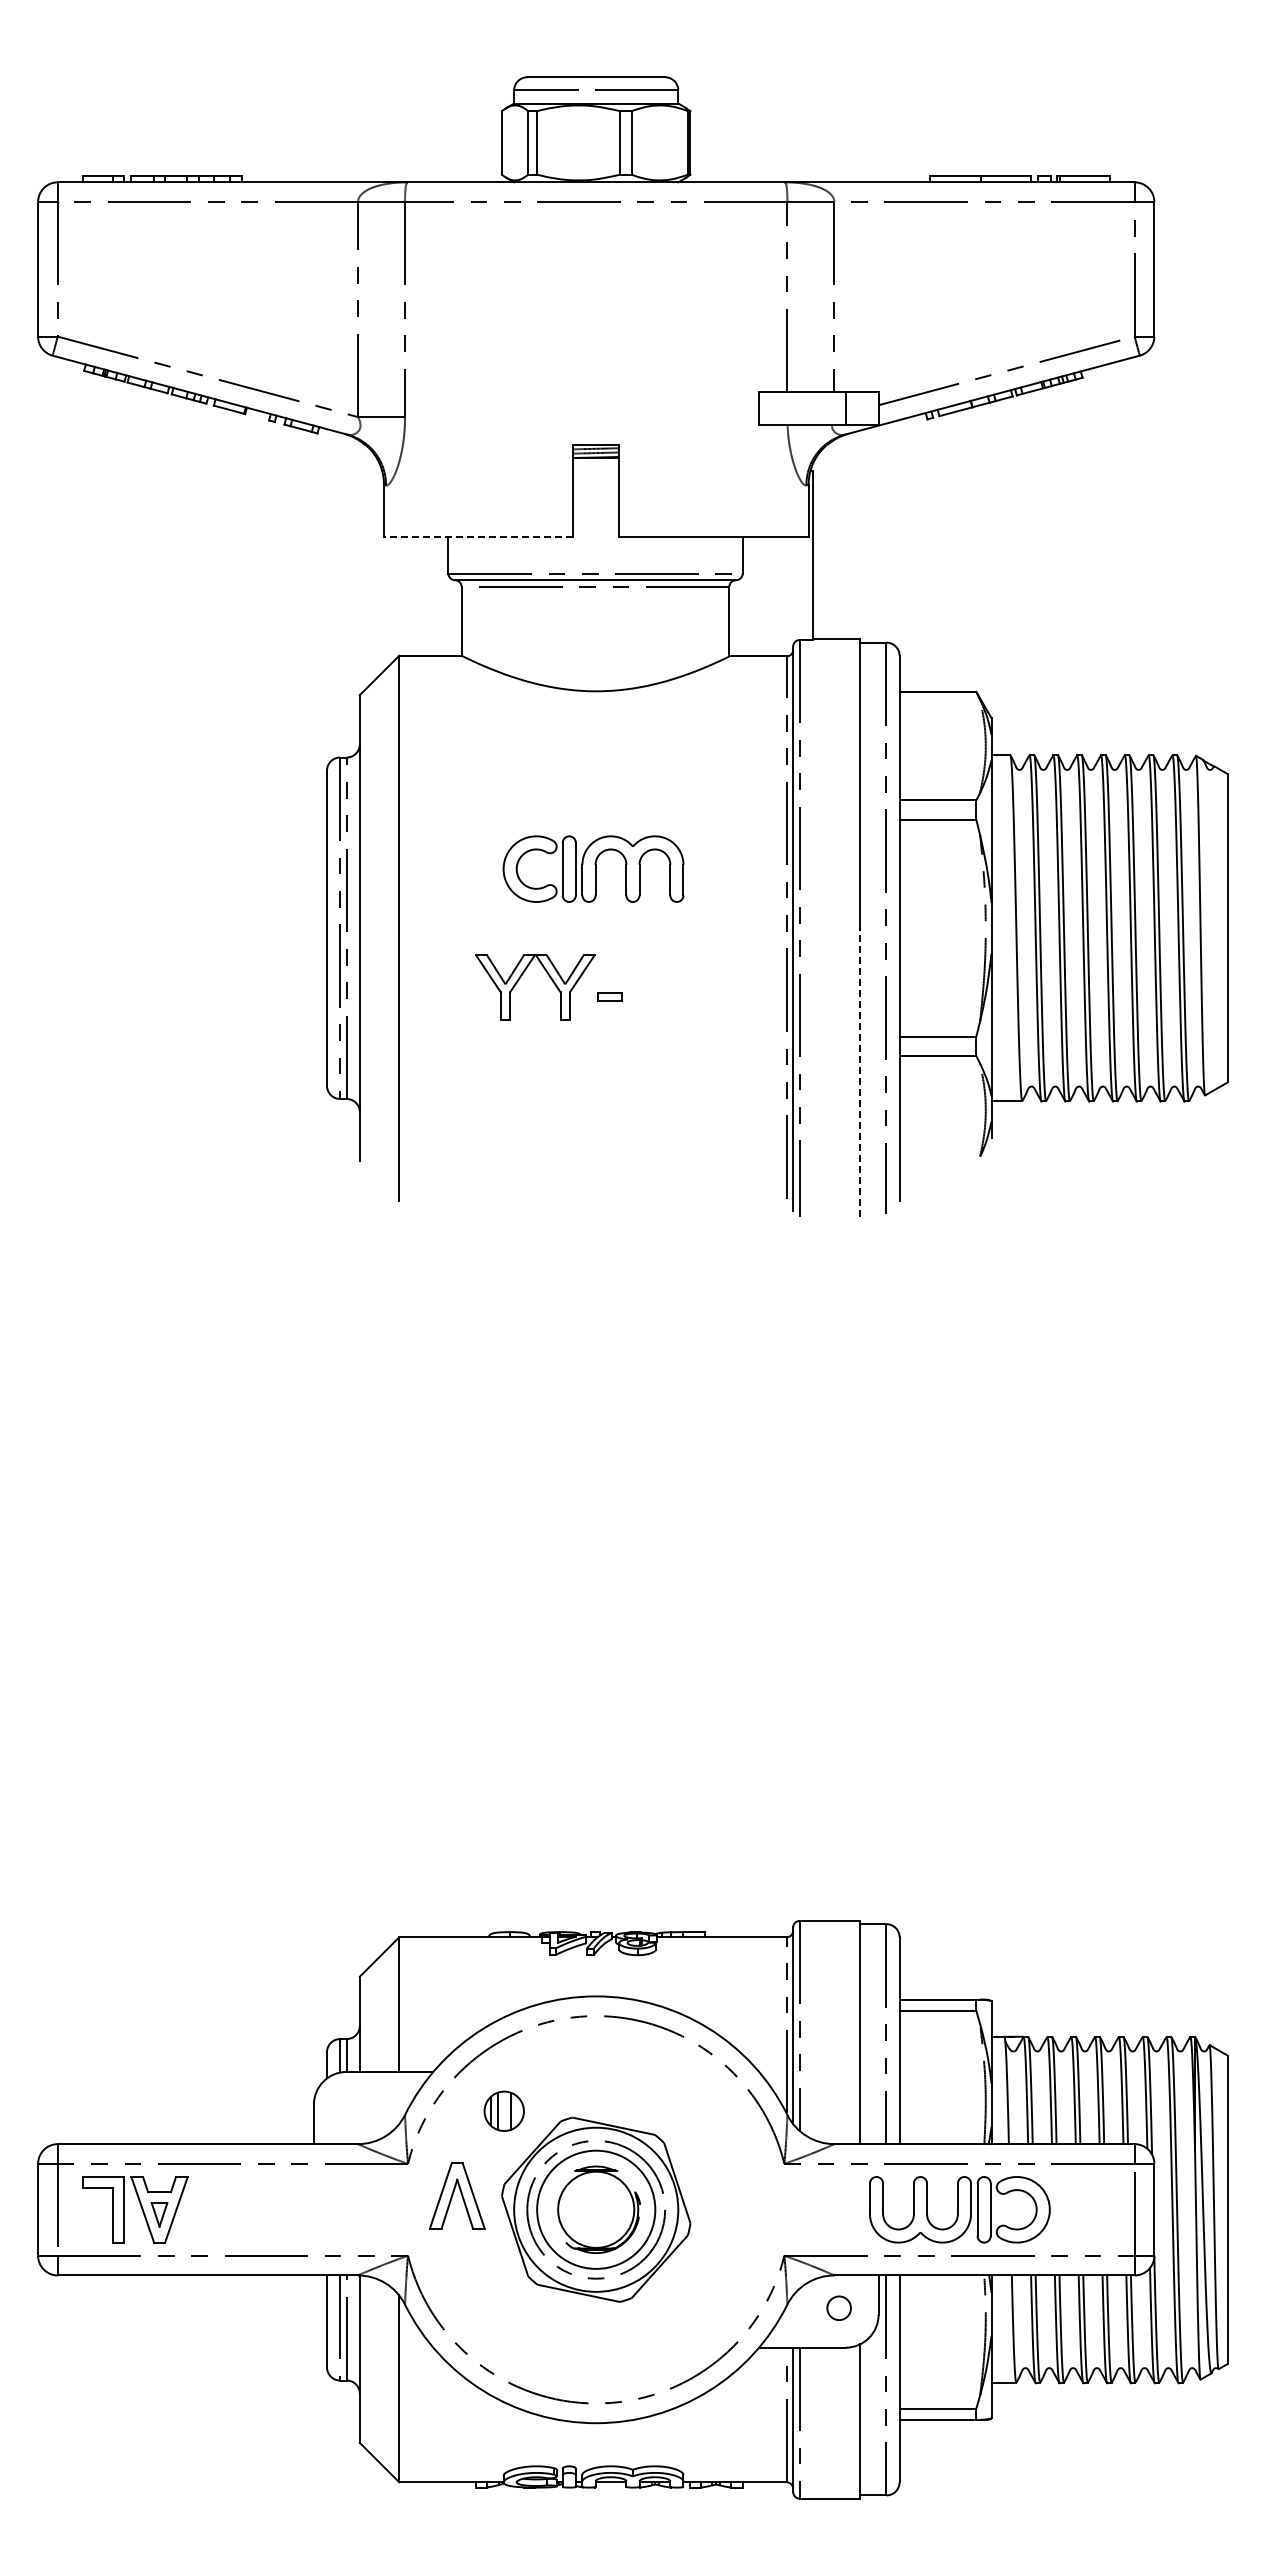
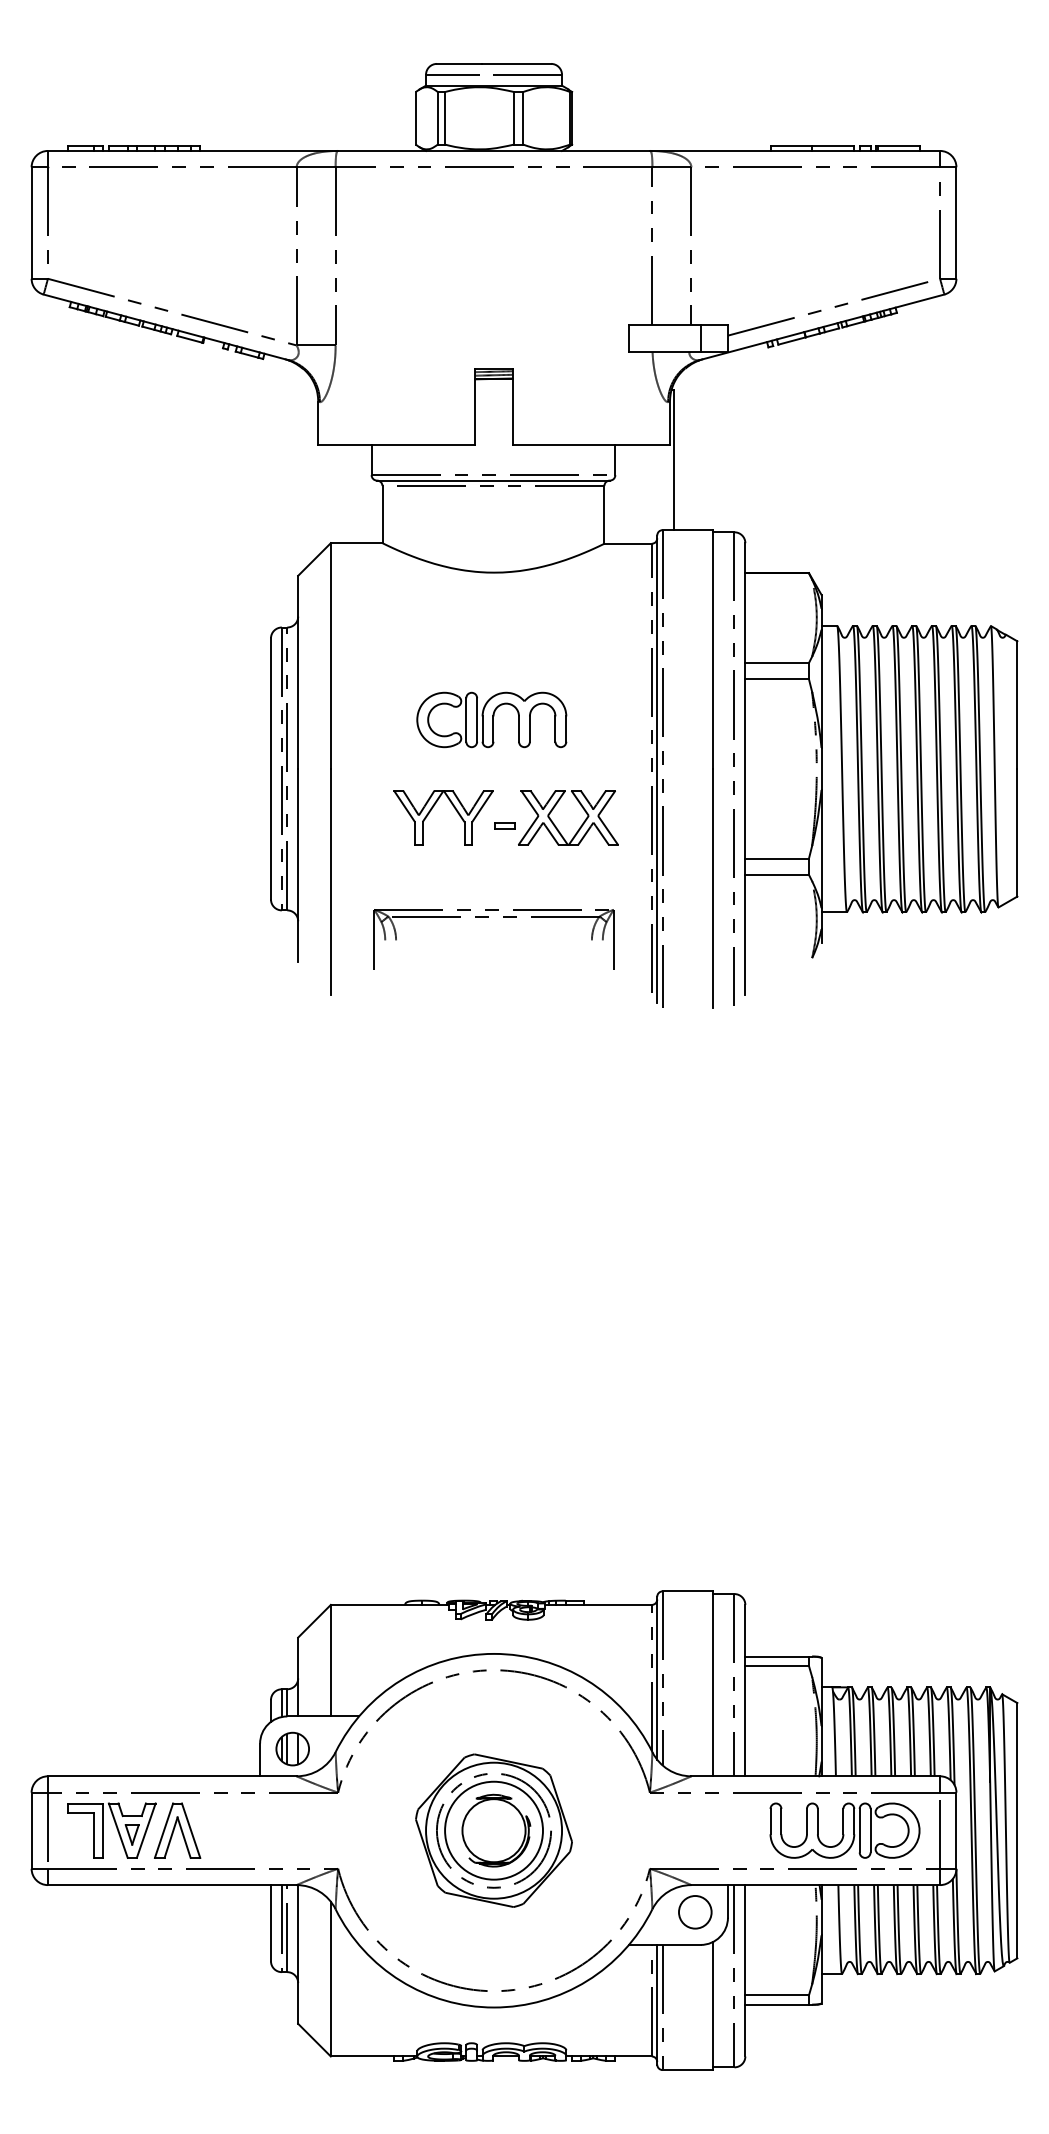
line: (478, 536) -> (396, 444), dashed -> solid
part: (671, 997) -> (556, 826), added
line: (860, 1072) -> (712, 888), dashed -> solid
part: (589, 1106) -> (488, 916), added
part: (503, 2110) -> (292, 1748), moved
part: (457, 2195) -> (177, 1830), moved
part: (959, 2209) -> (844, 1830), moved
circle: (838, 2307) -> (694, 1911), size x1.67

